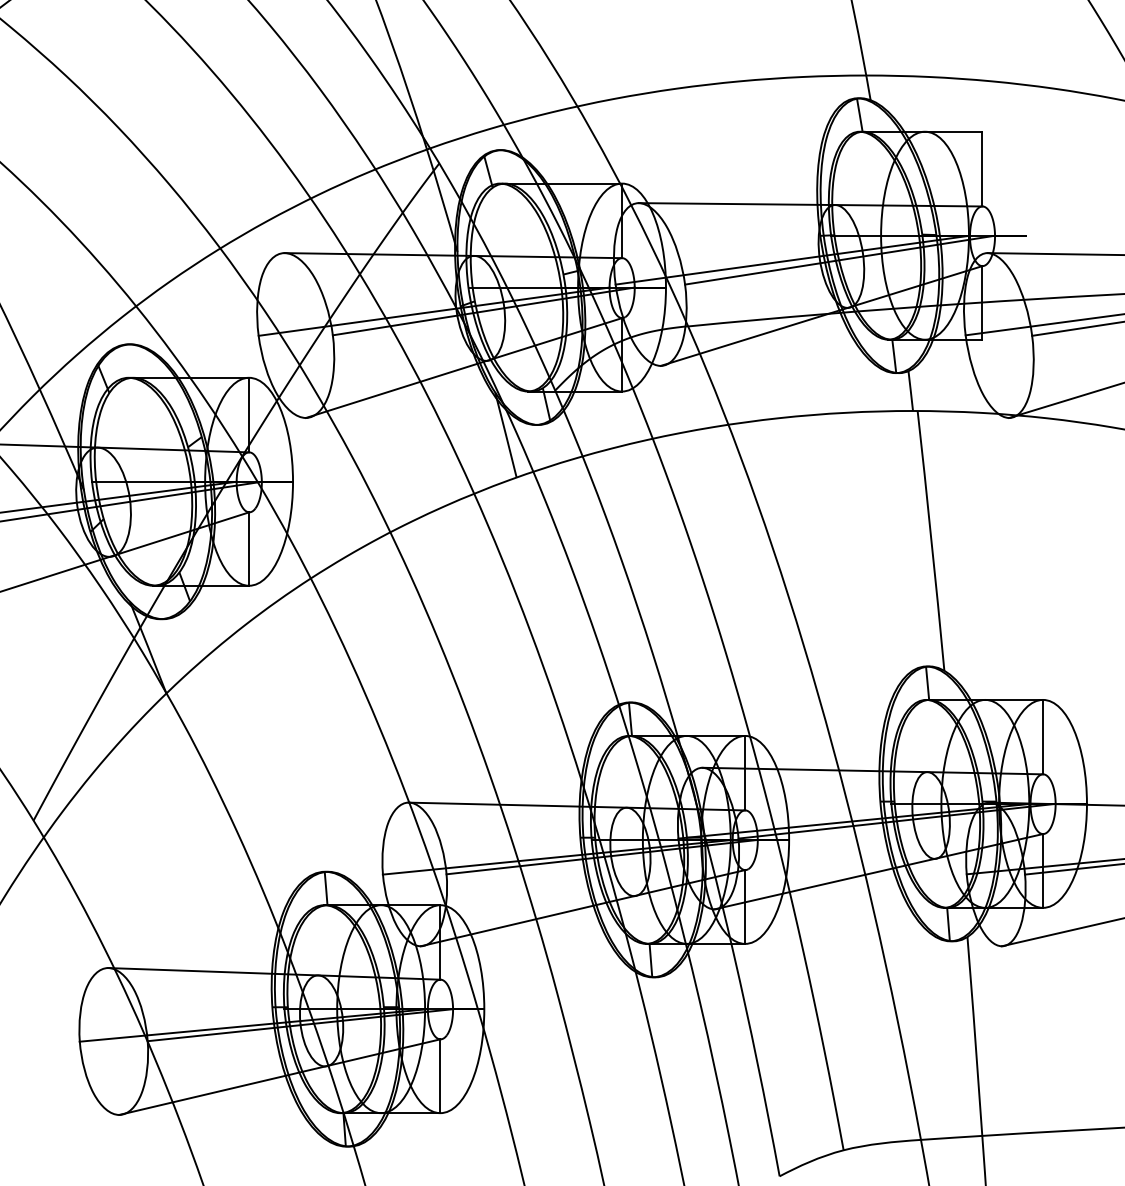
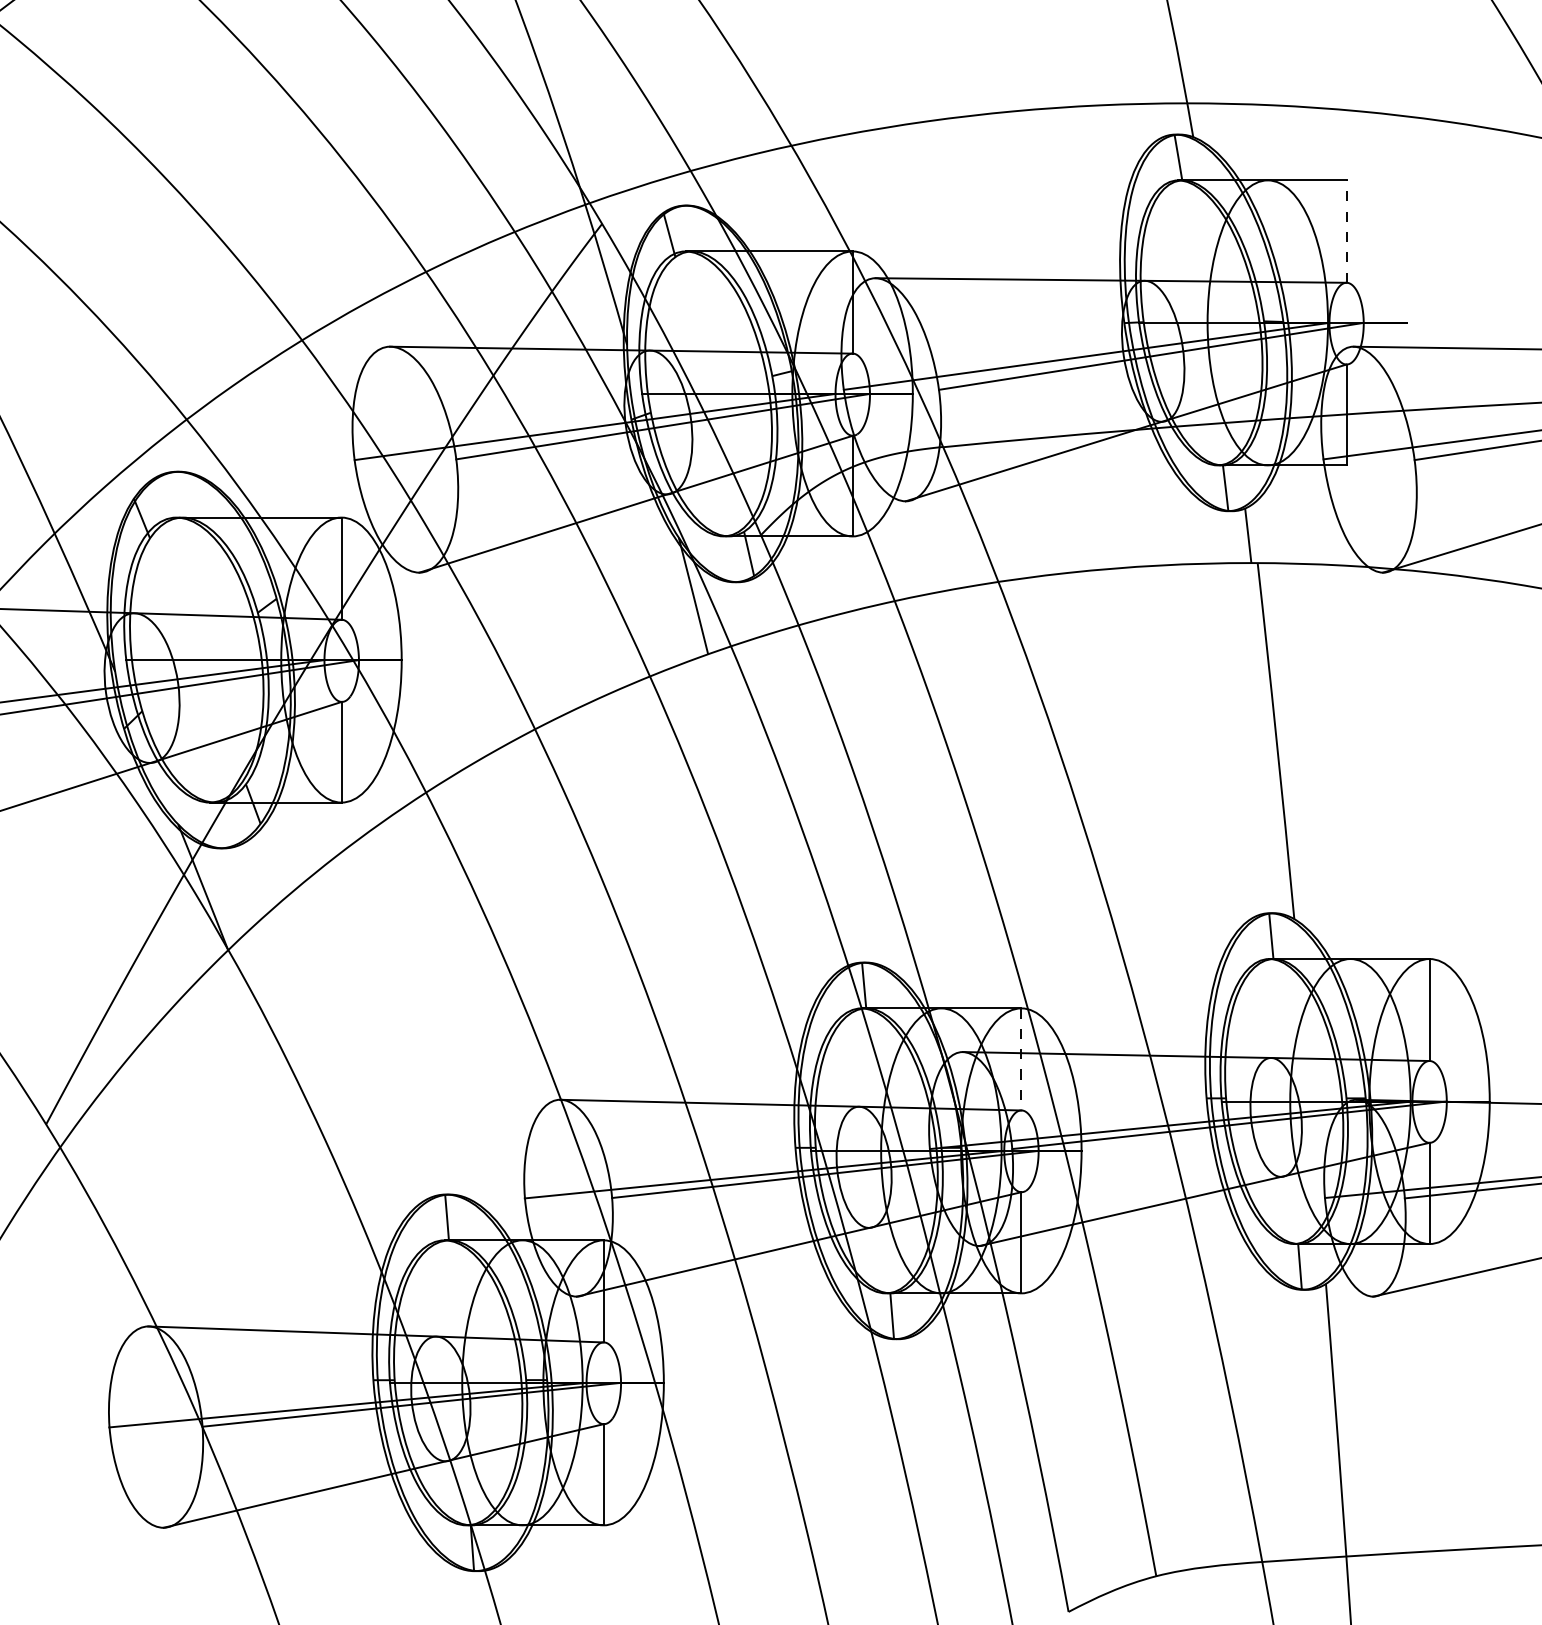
line: (982, 169) -> (1346, 231), solid -> dashed
line: (745, 773) -> (1021, 1059), solid -> dashed

